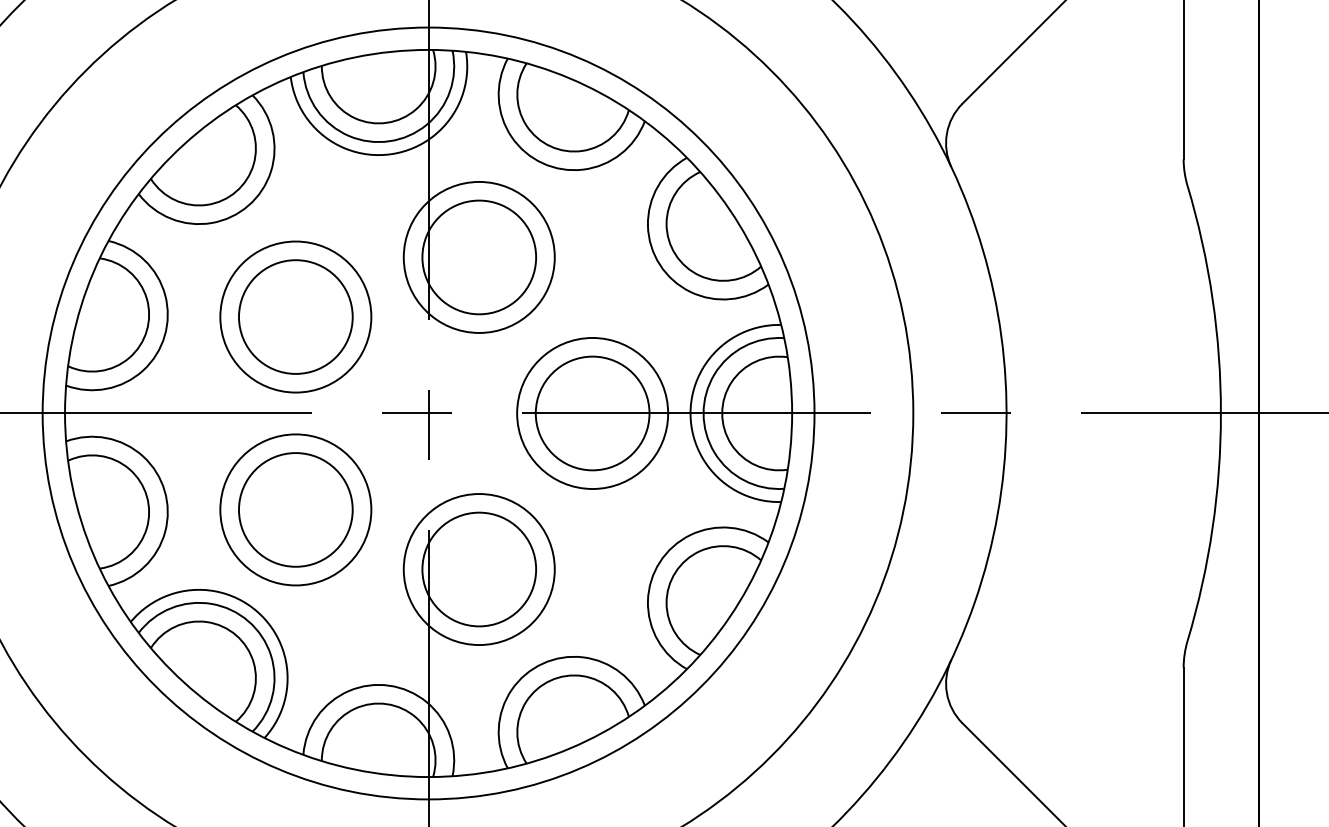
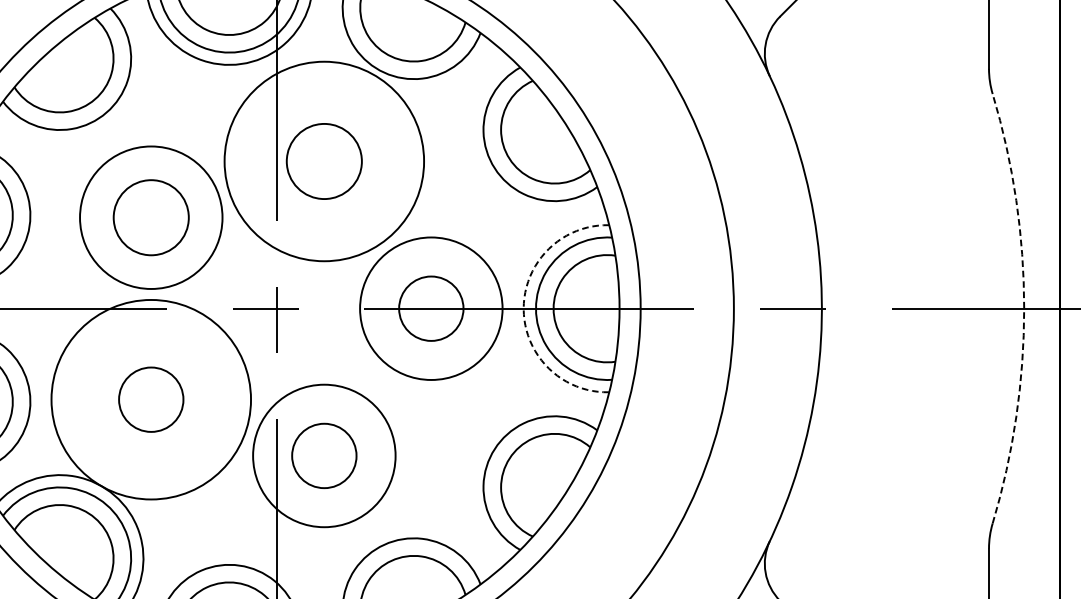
circle: (478, 256) -> (323, 160), size x1.4
circle: (479, 257) -> (324, 161), size x0.7
circle: (295, 316) -> (150, 217), size x0.7
circle: (592, 413) -> (431, 308), size x0.6
arc: (690, 413) -> (523, 308), solid -> dashed
arc: (1220, 413) -> (1023, 308), solid -> dashed
circle: (295, 509) -> (150, 399), size x0.6
circle: (295, 509) -> (150, 399), size x1.4
circle: (479, 569) -> (324, 455), size x0.6

